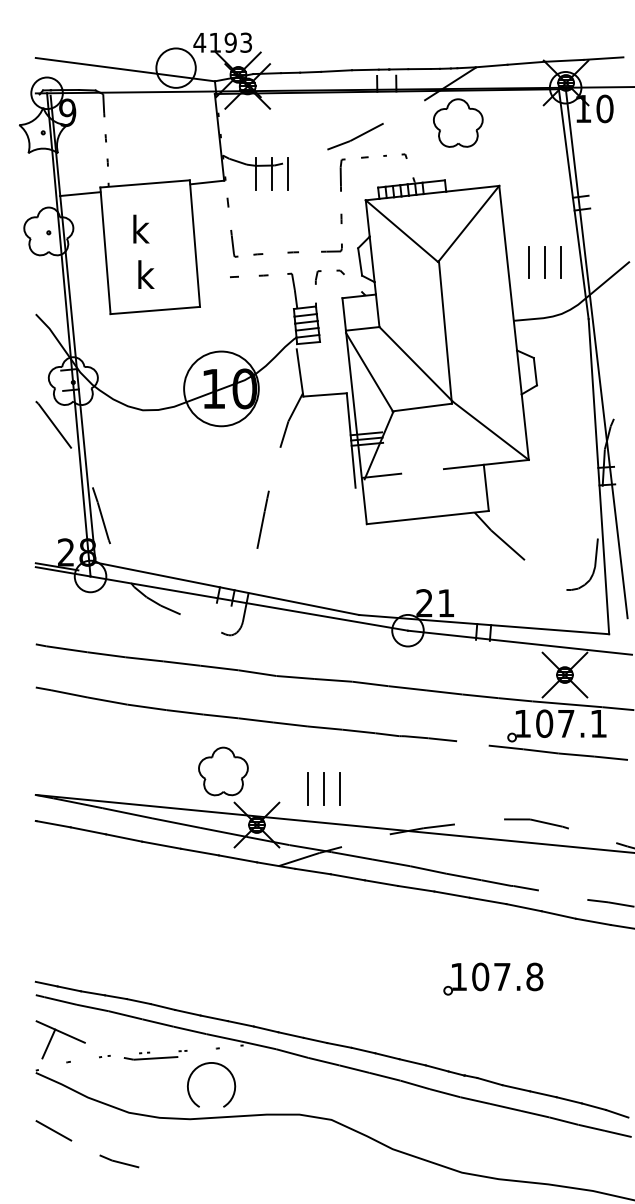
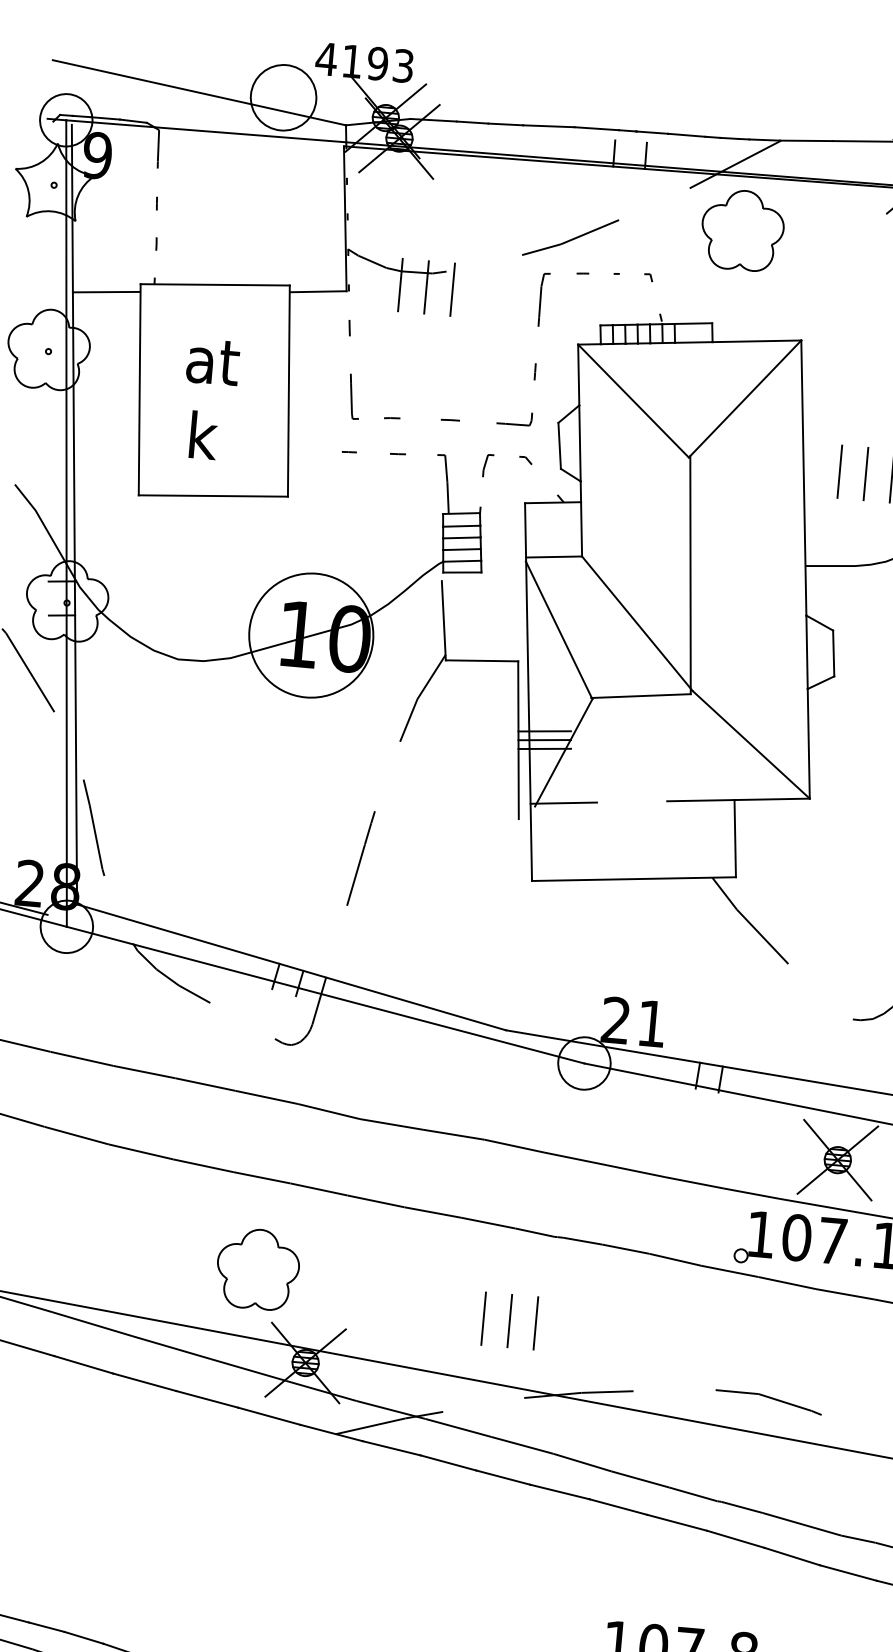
text: (147, 228) -> (212, 359), k -> at
line: (472, 743) -> (674, 1259), added
part: (323, 788) -> (508, 1320), moved
line: (562, 894) -> (801, 1523), added

